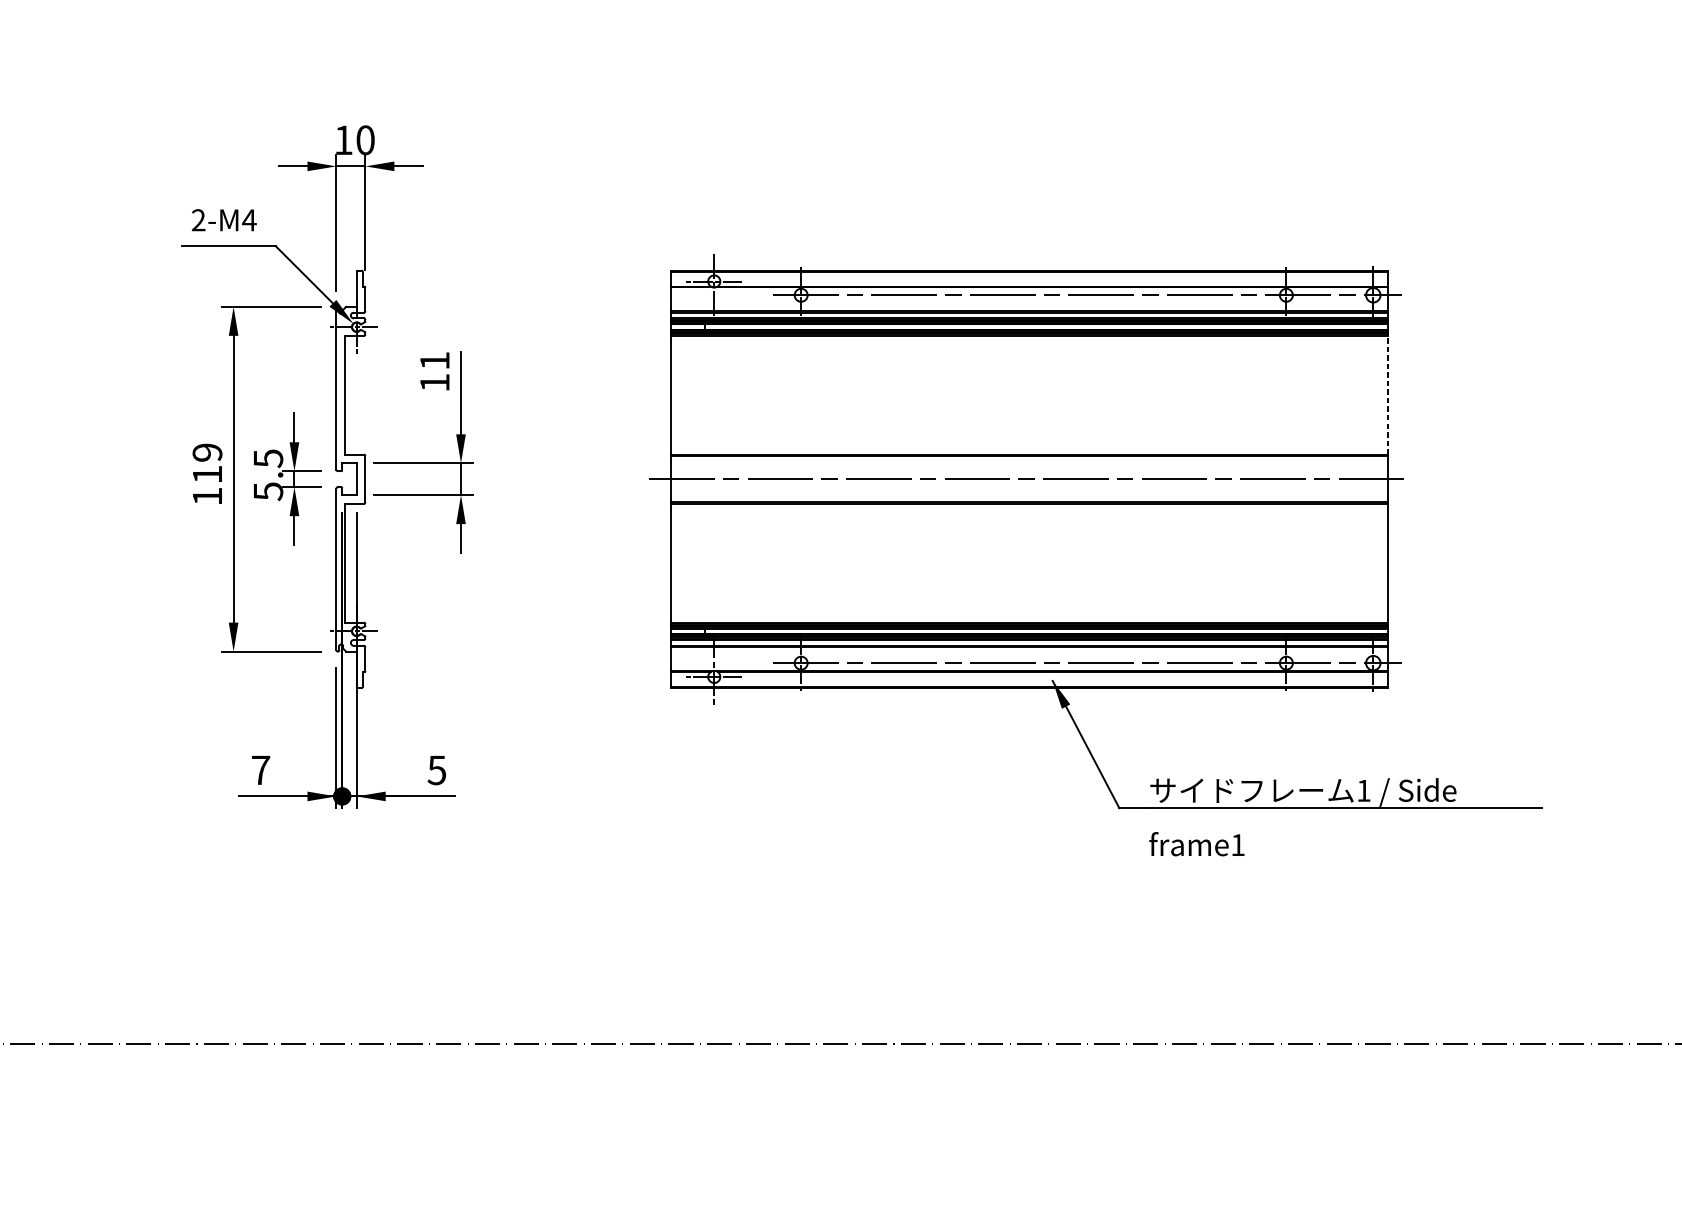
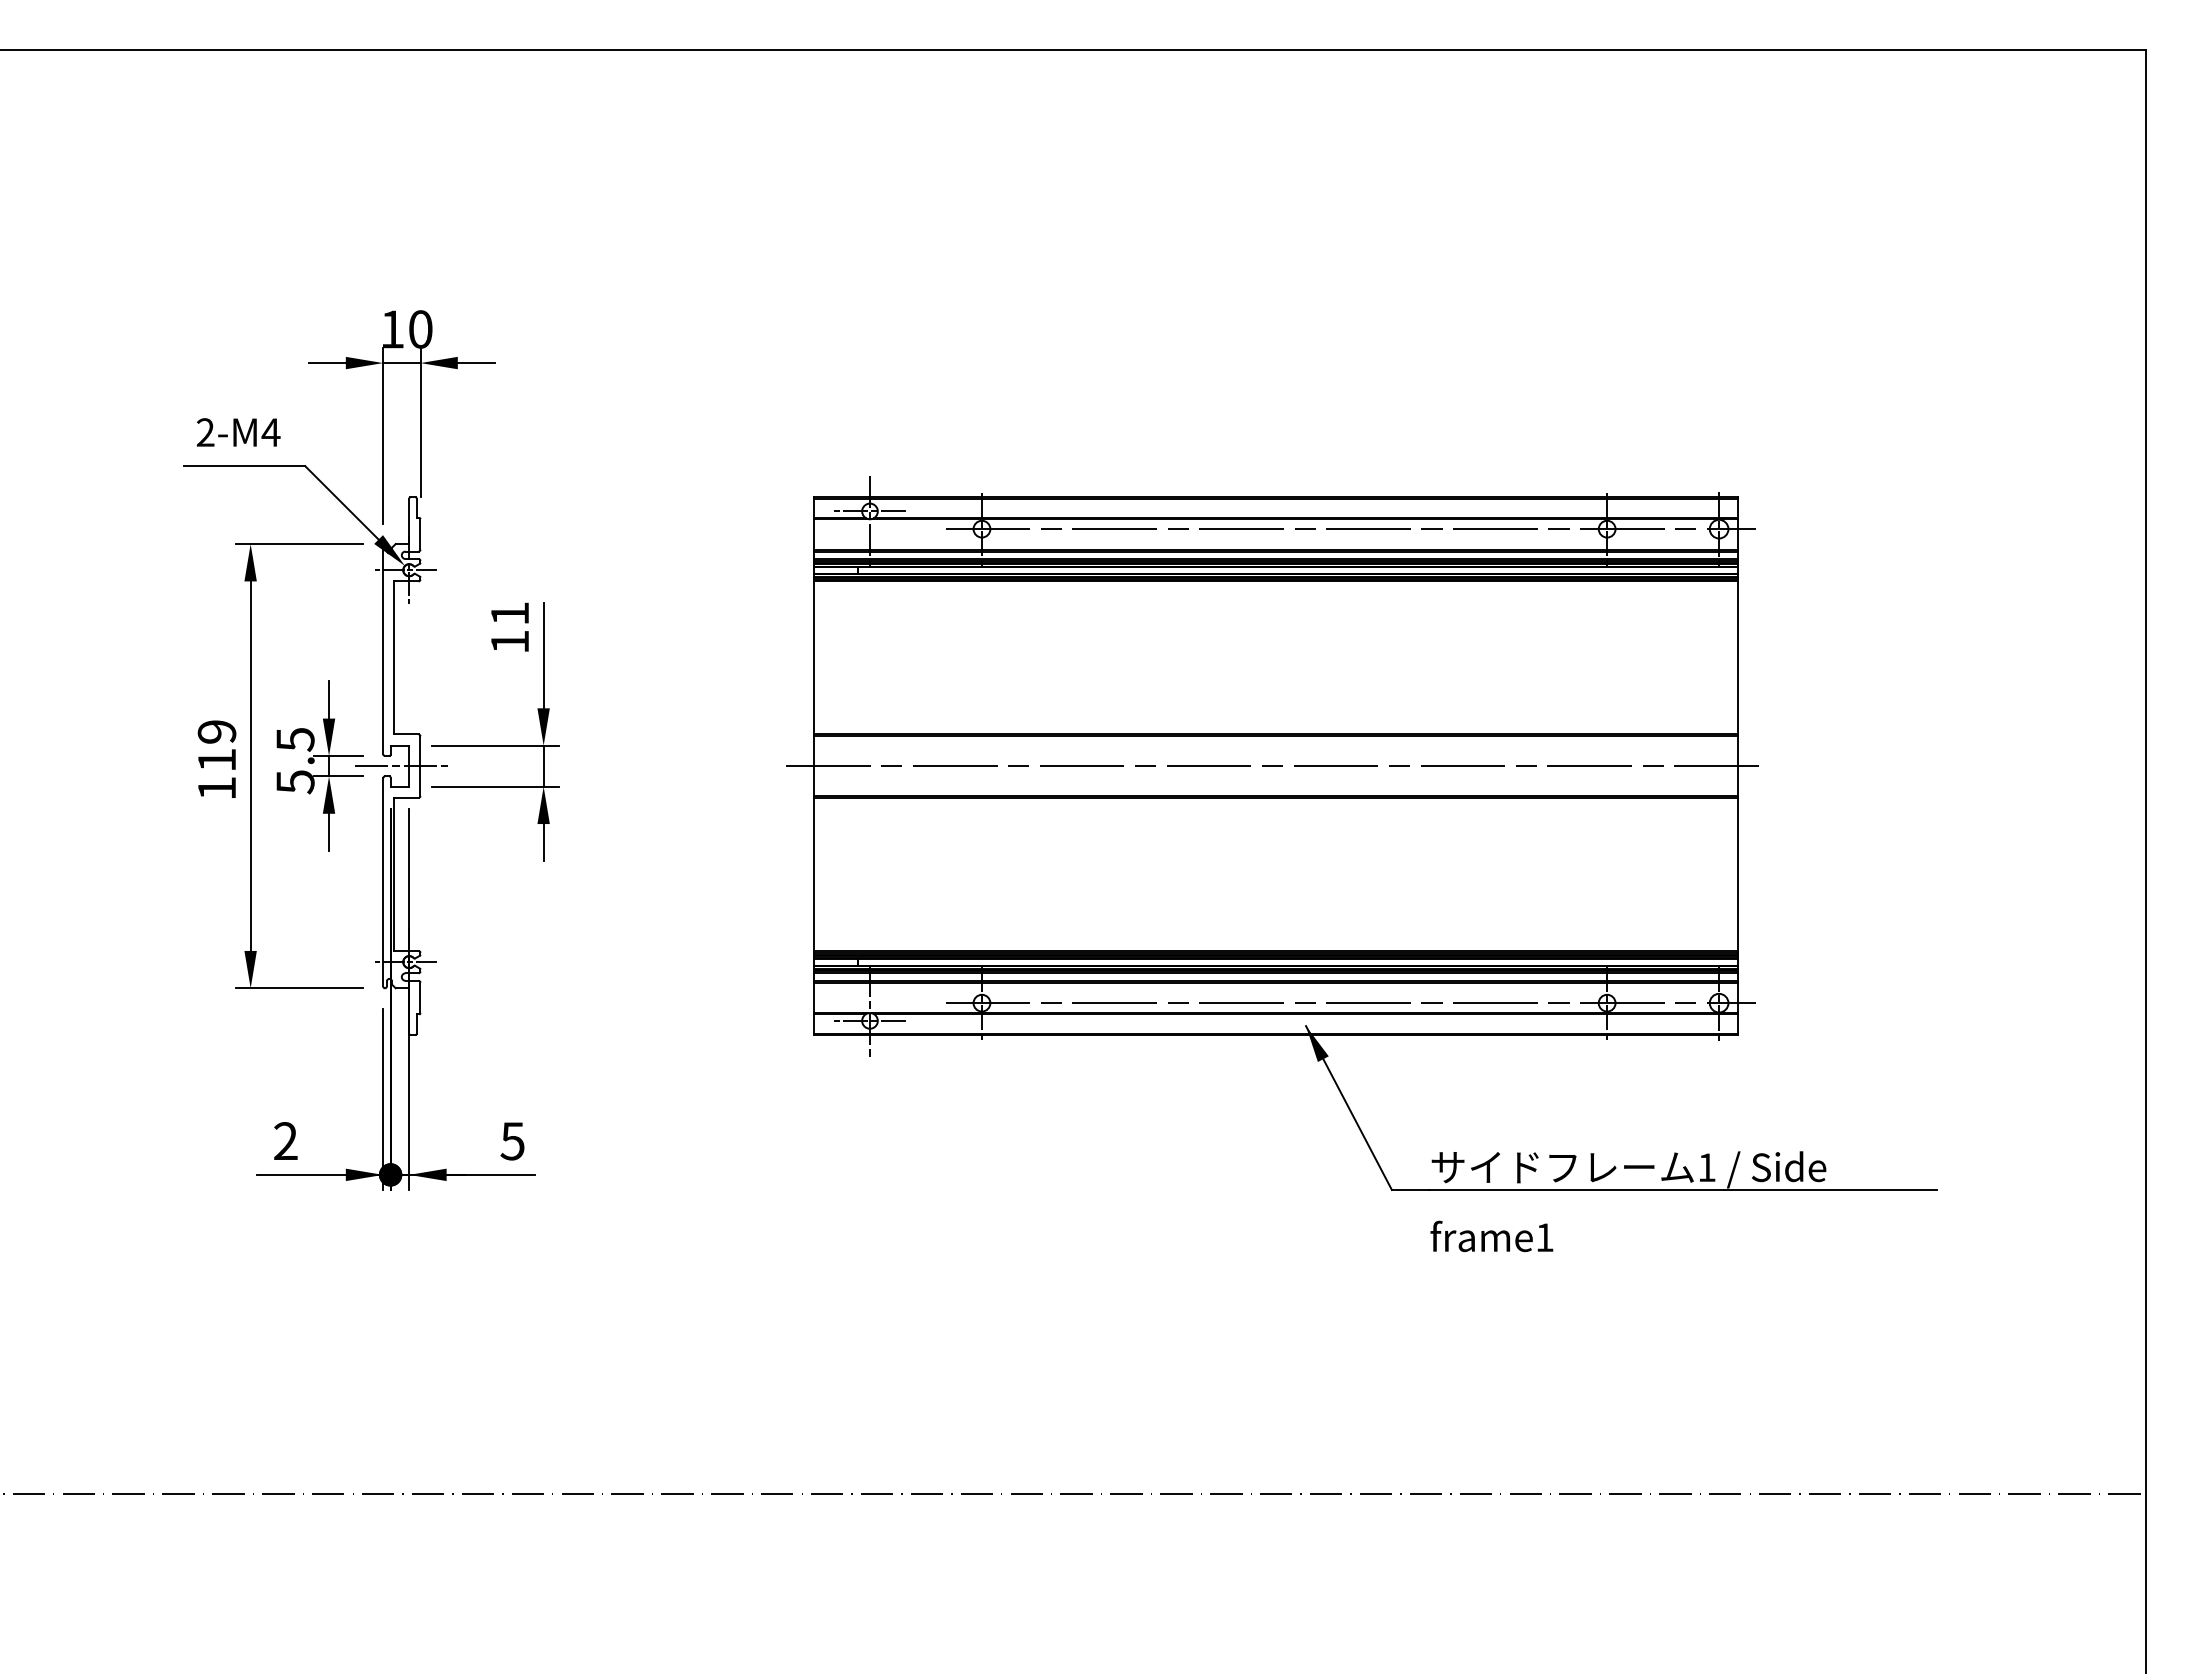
line: (1387, 394) -> (1737, 657), dashed -> solid
line: (350, 479) -> (401, 766), added
text: (260, 769) -> (285, 1140), 7 -> 2

